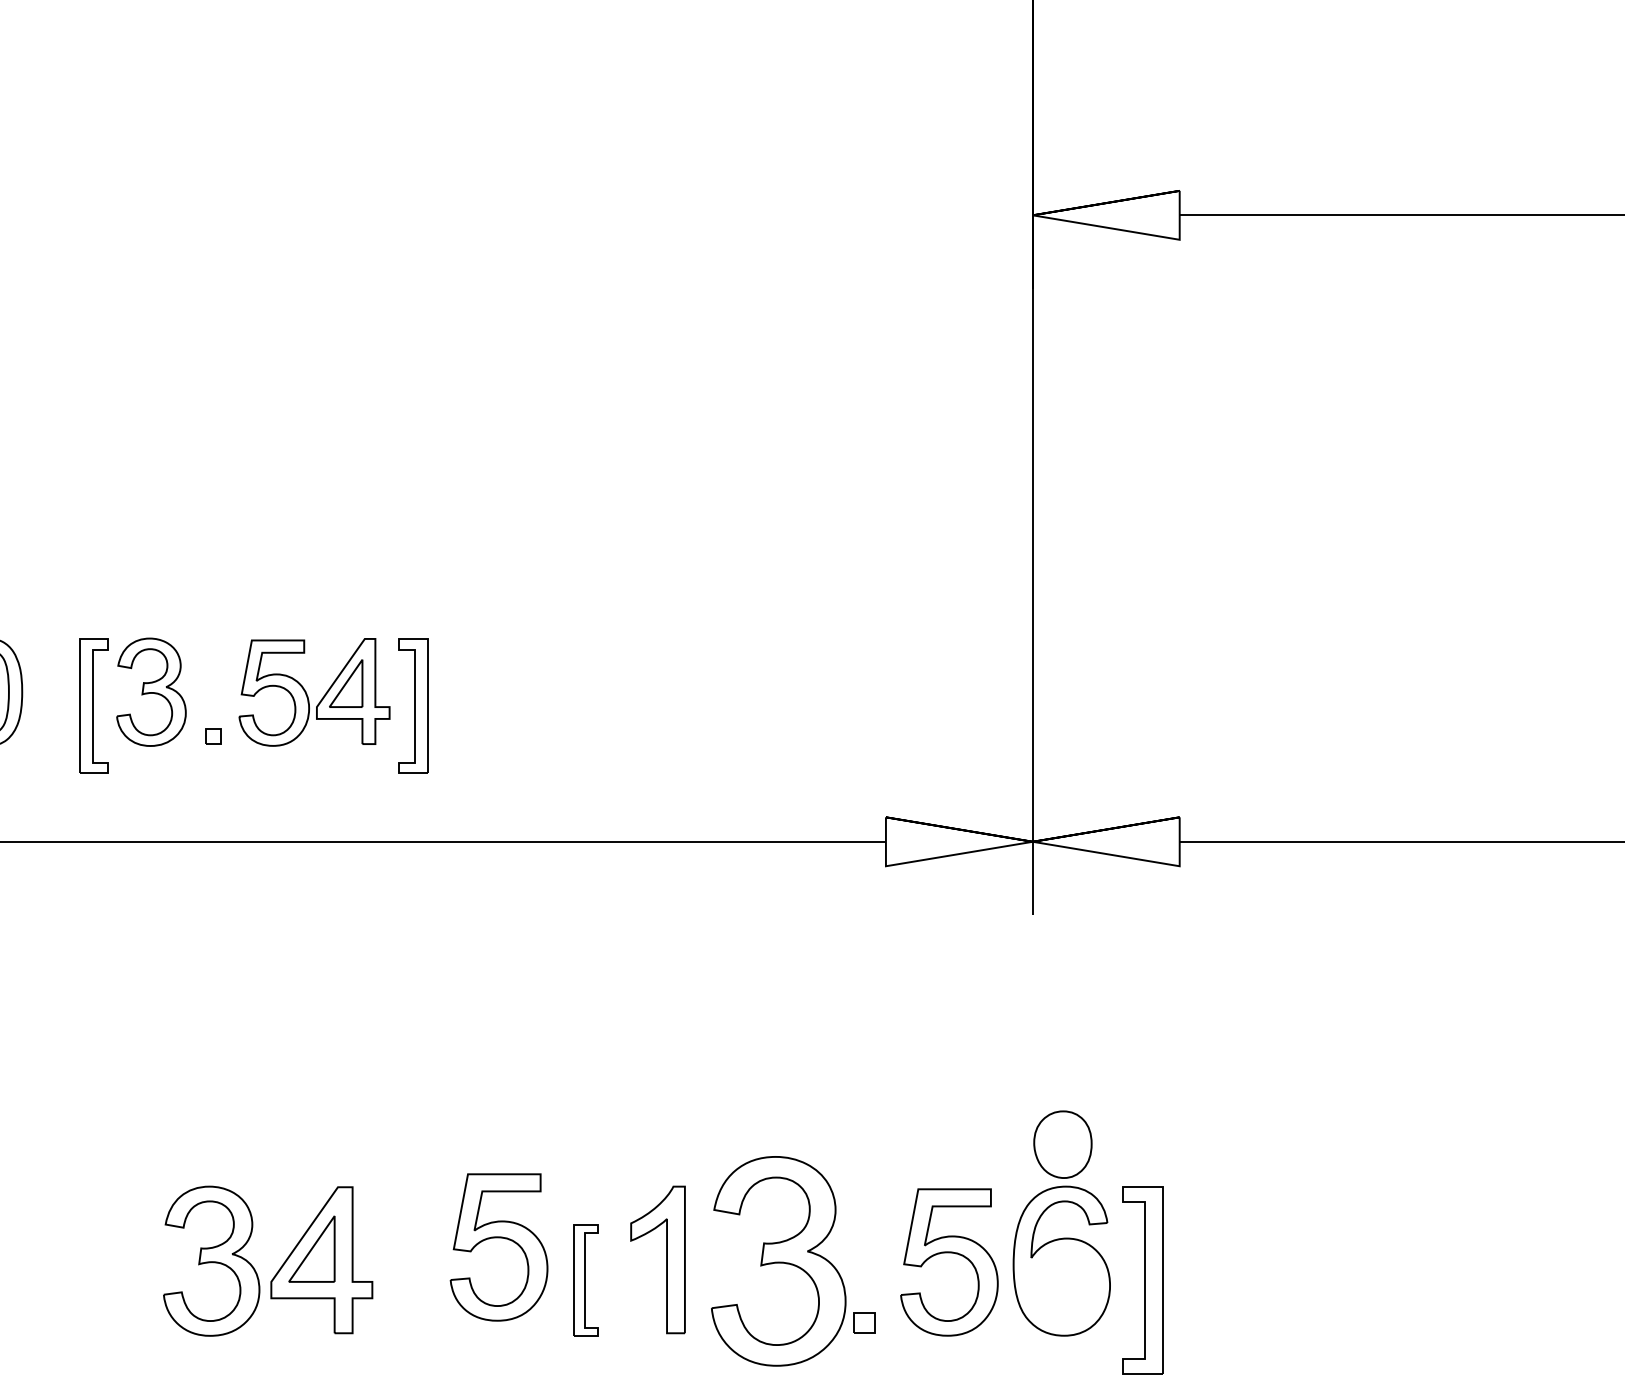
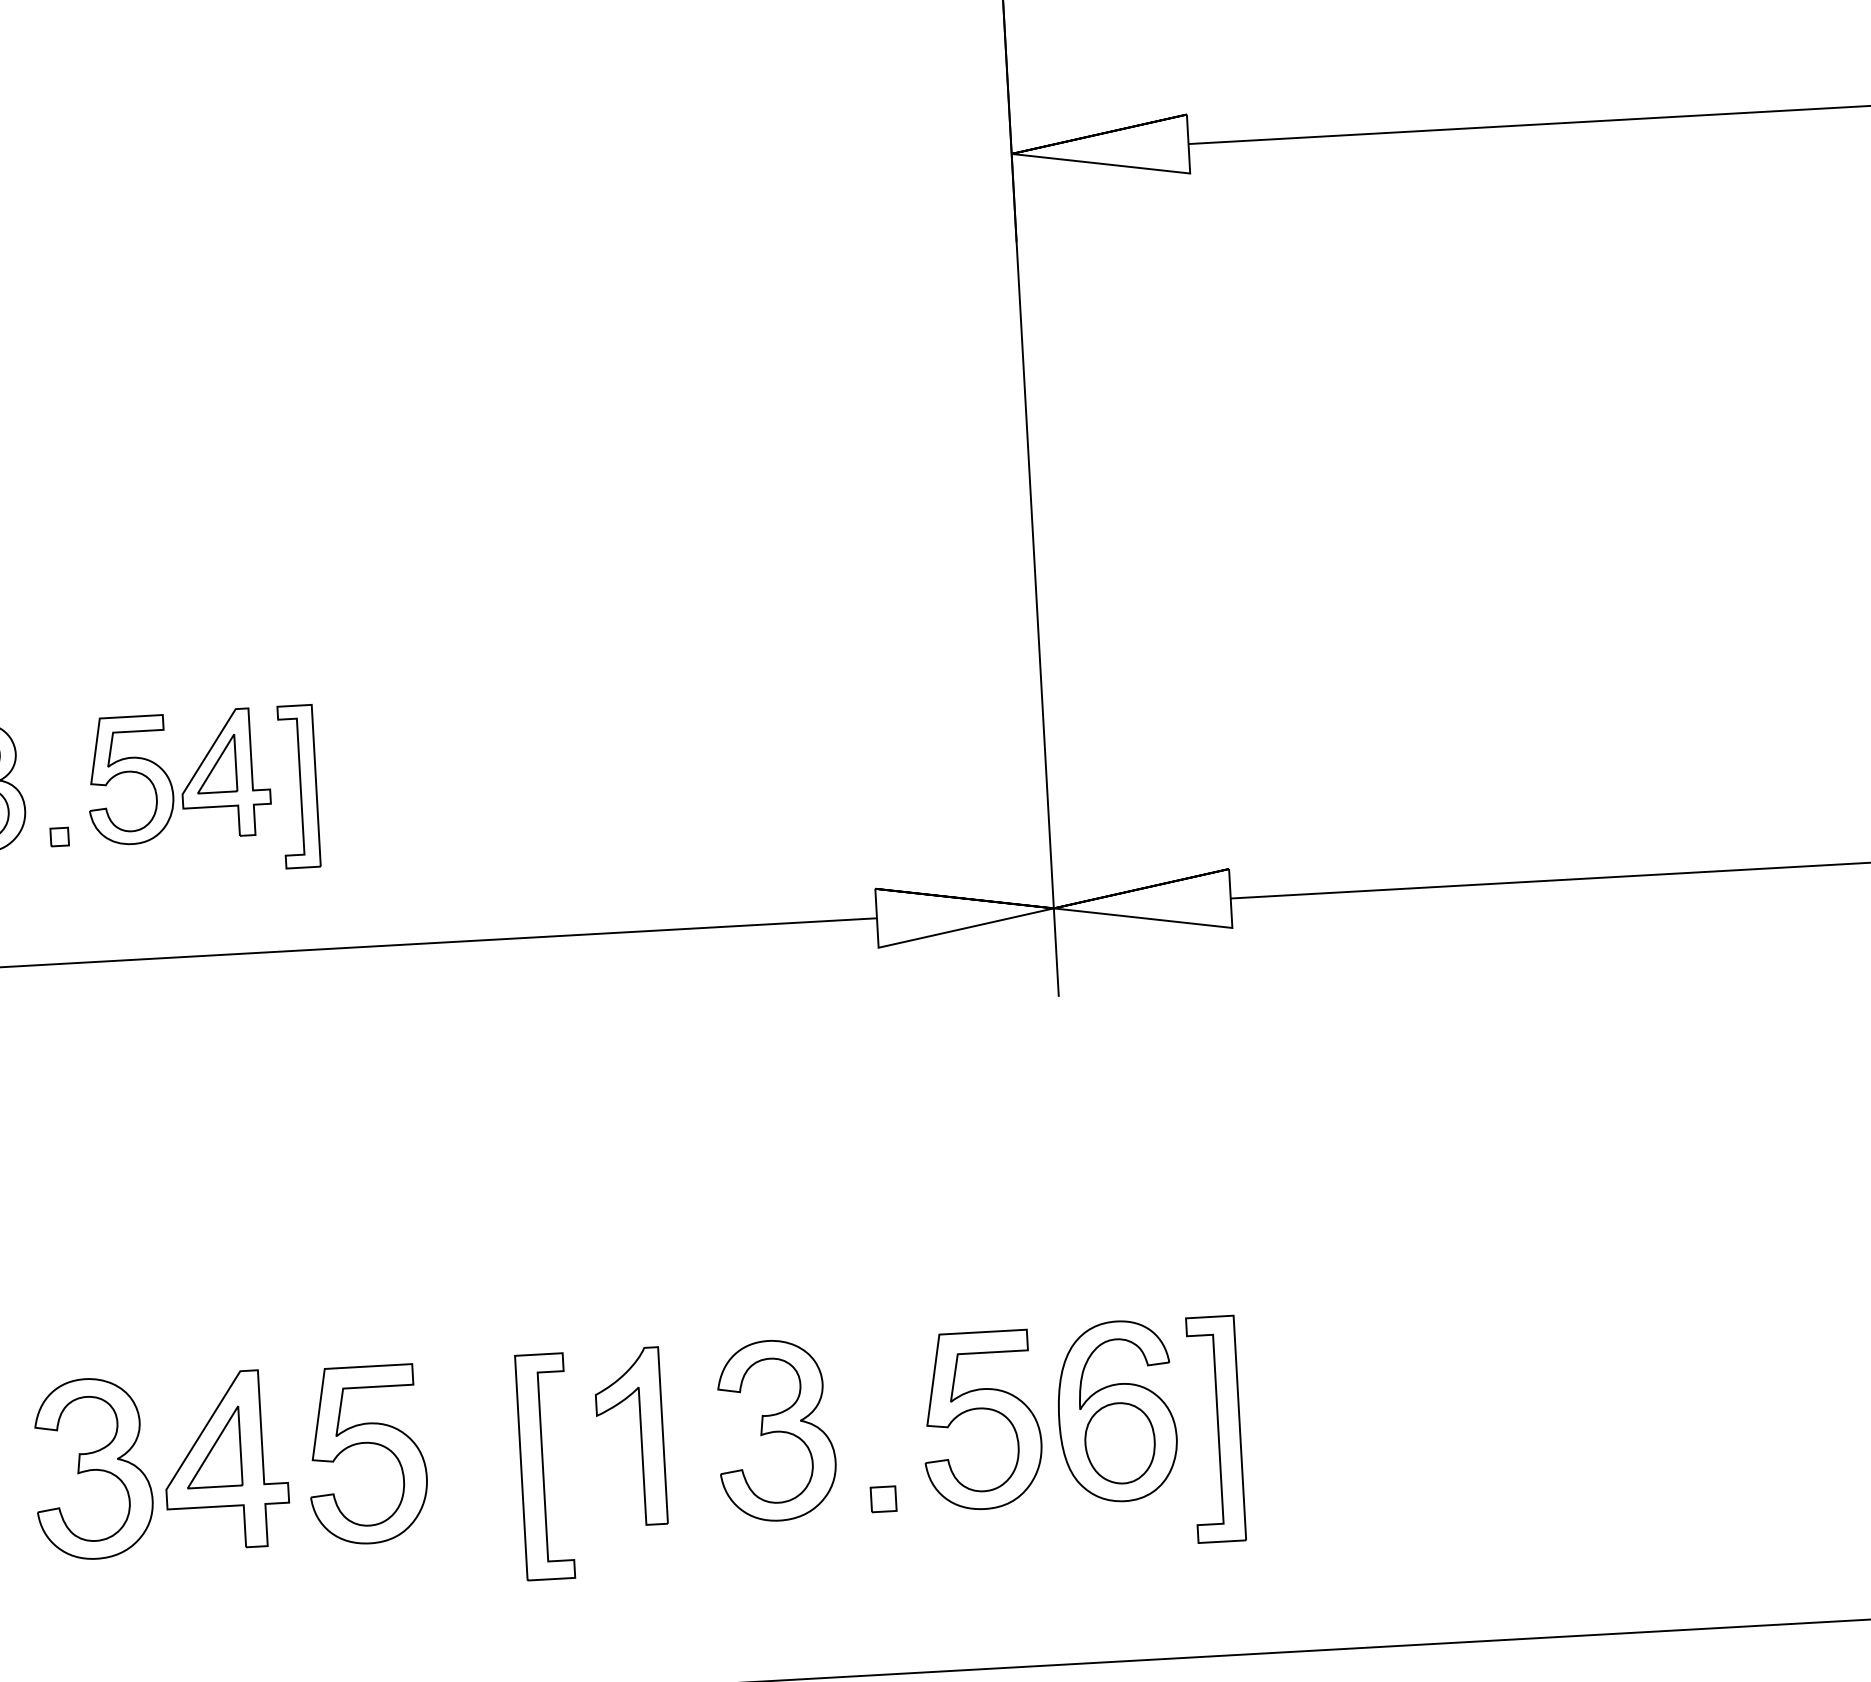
part: (1062, 1144) -> (1119, 1443), moved
part: (498, 1238) -> (365, 1444), moved
part: (778, 1260) -> (775, 1429), size x0.71
part: (585, 1280) -> (544, 1466), size x1.67

